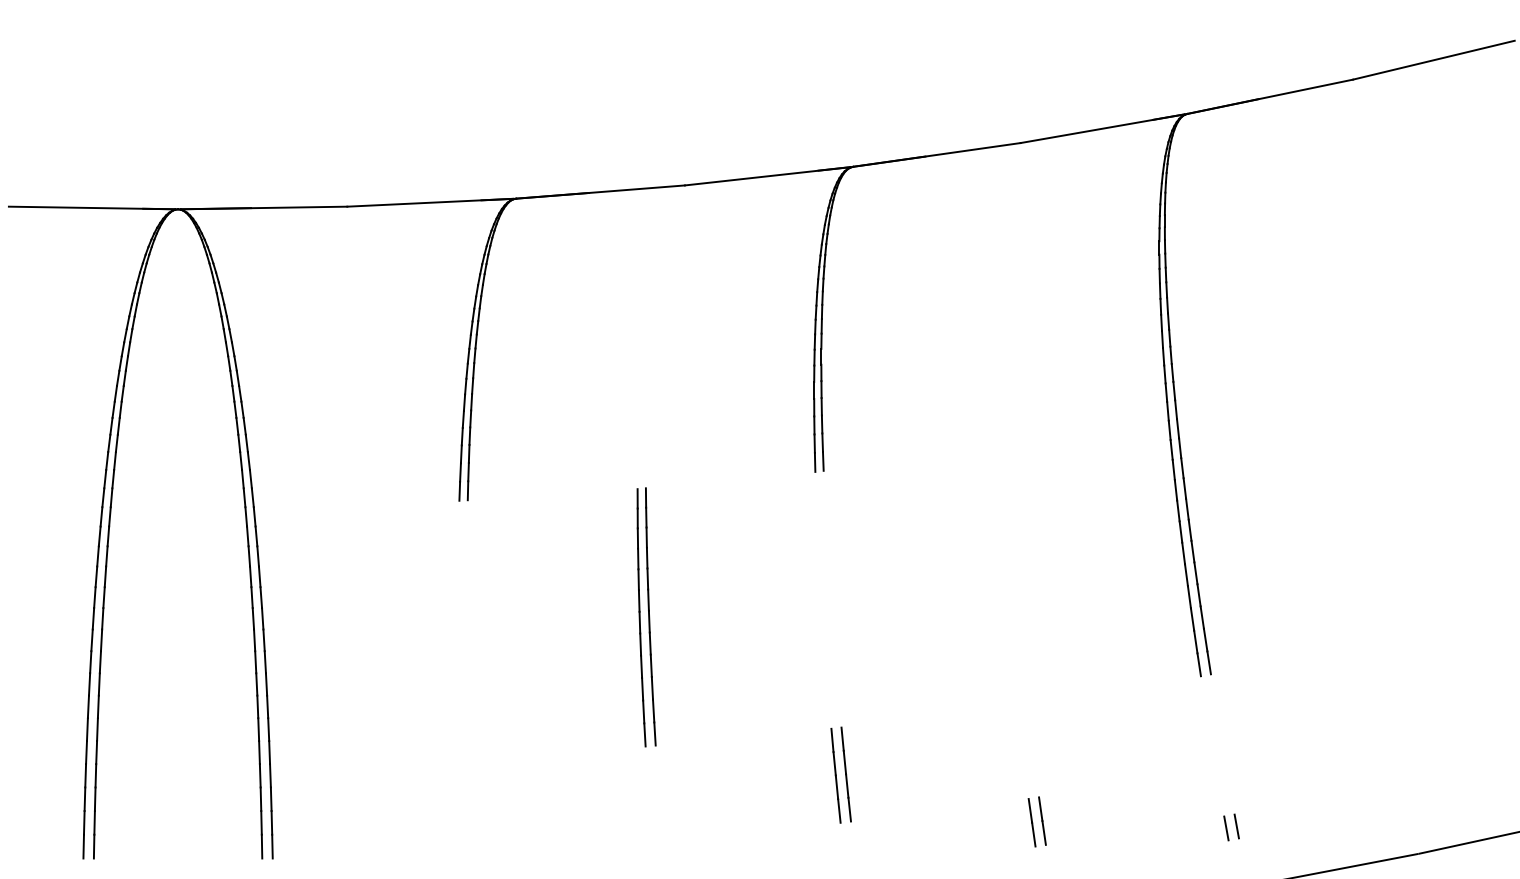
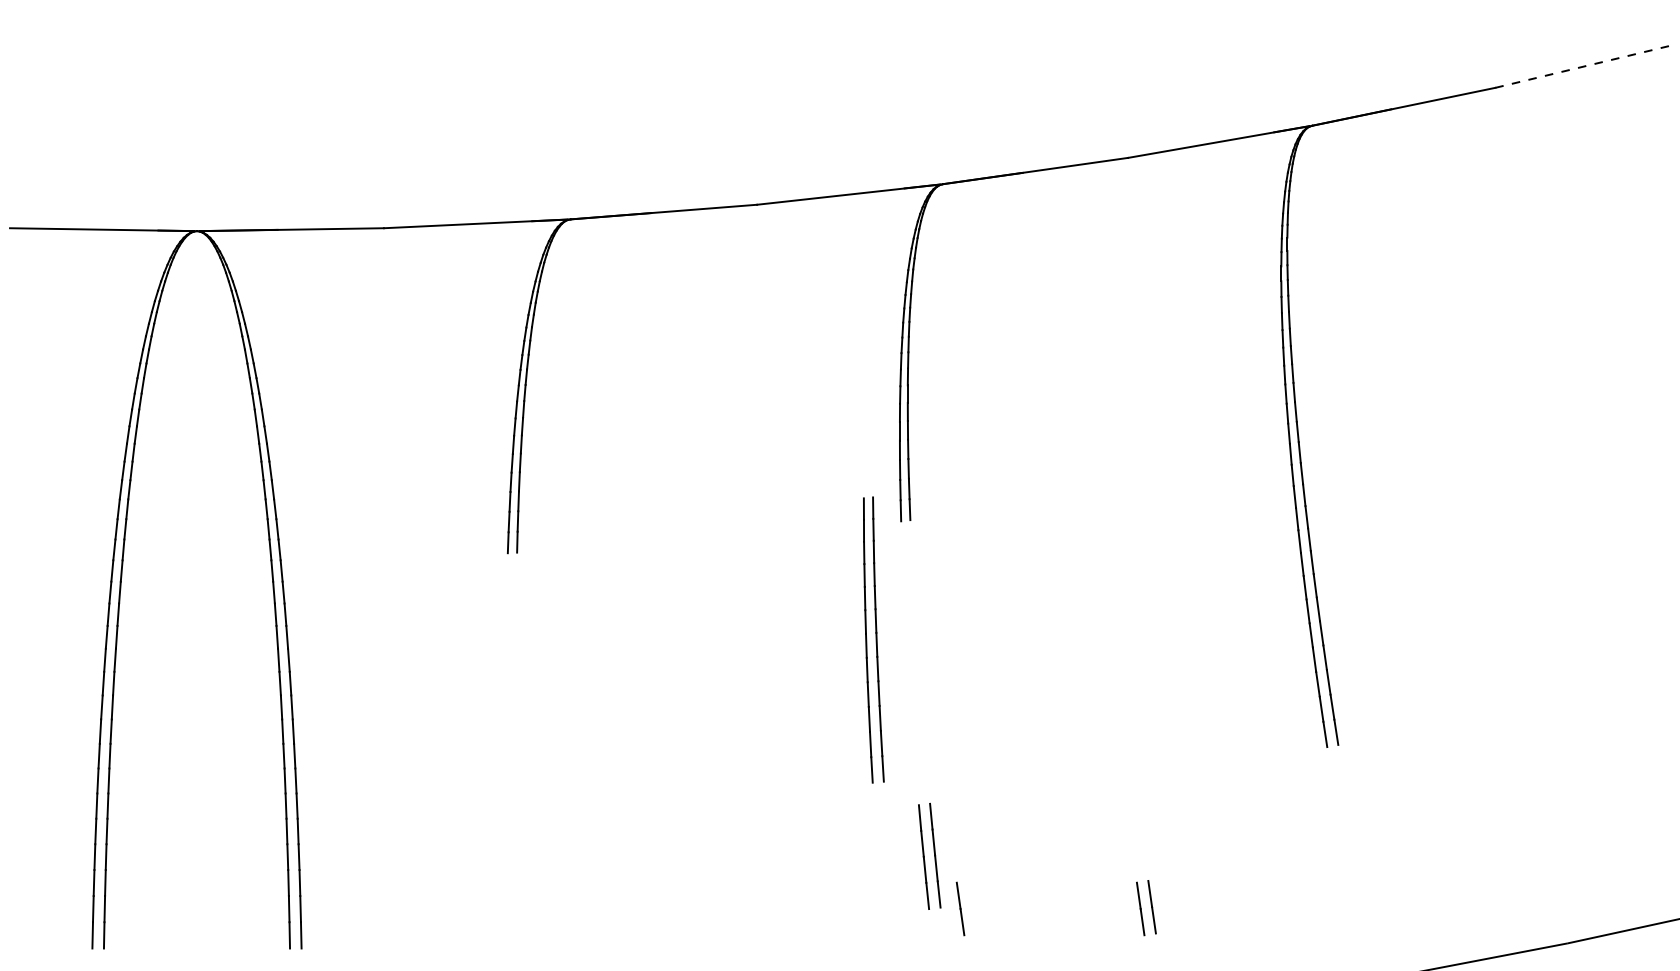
line: (1434, 60) -> (1585, 66), solid -> dashed
part: (646, 617) -> (873, 640), moved
line: (868, 822) -> (959, 908), added
line: (1236, 826) -> (1366, 913), removed
line: (1226, 828) -> (1355, 915), removed

